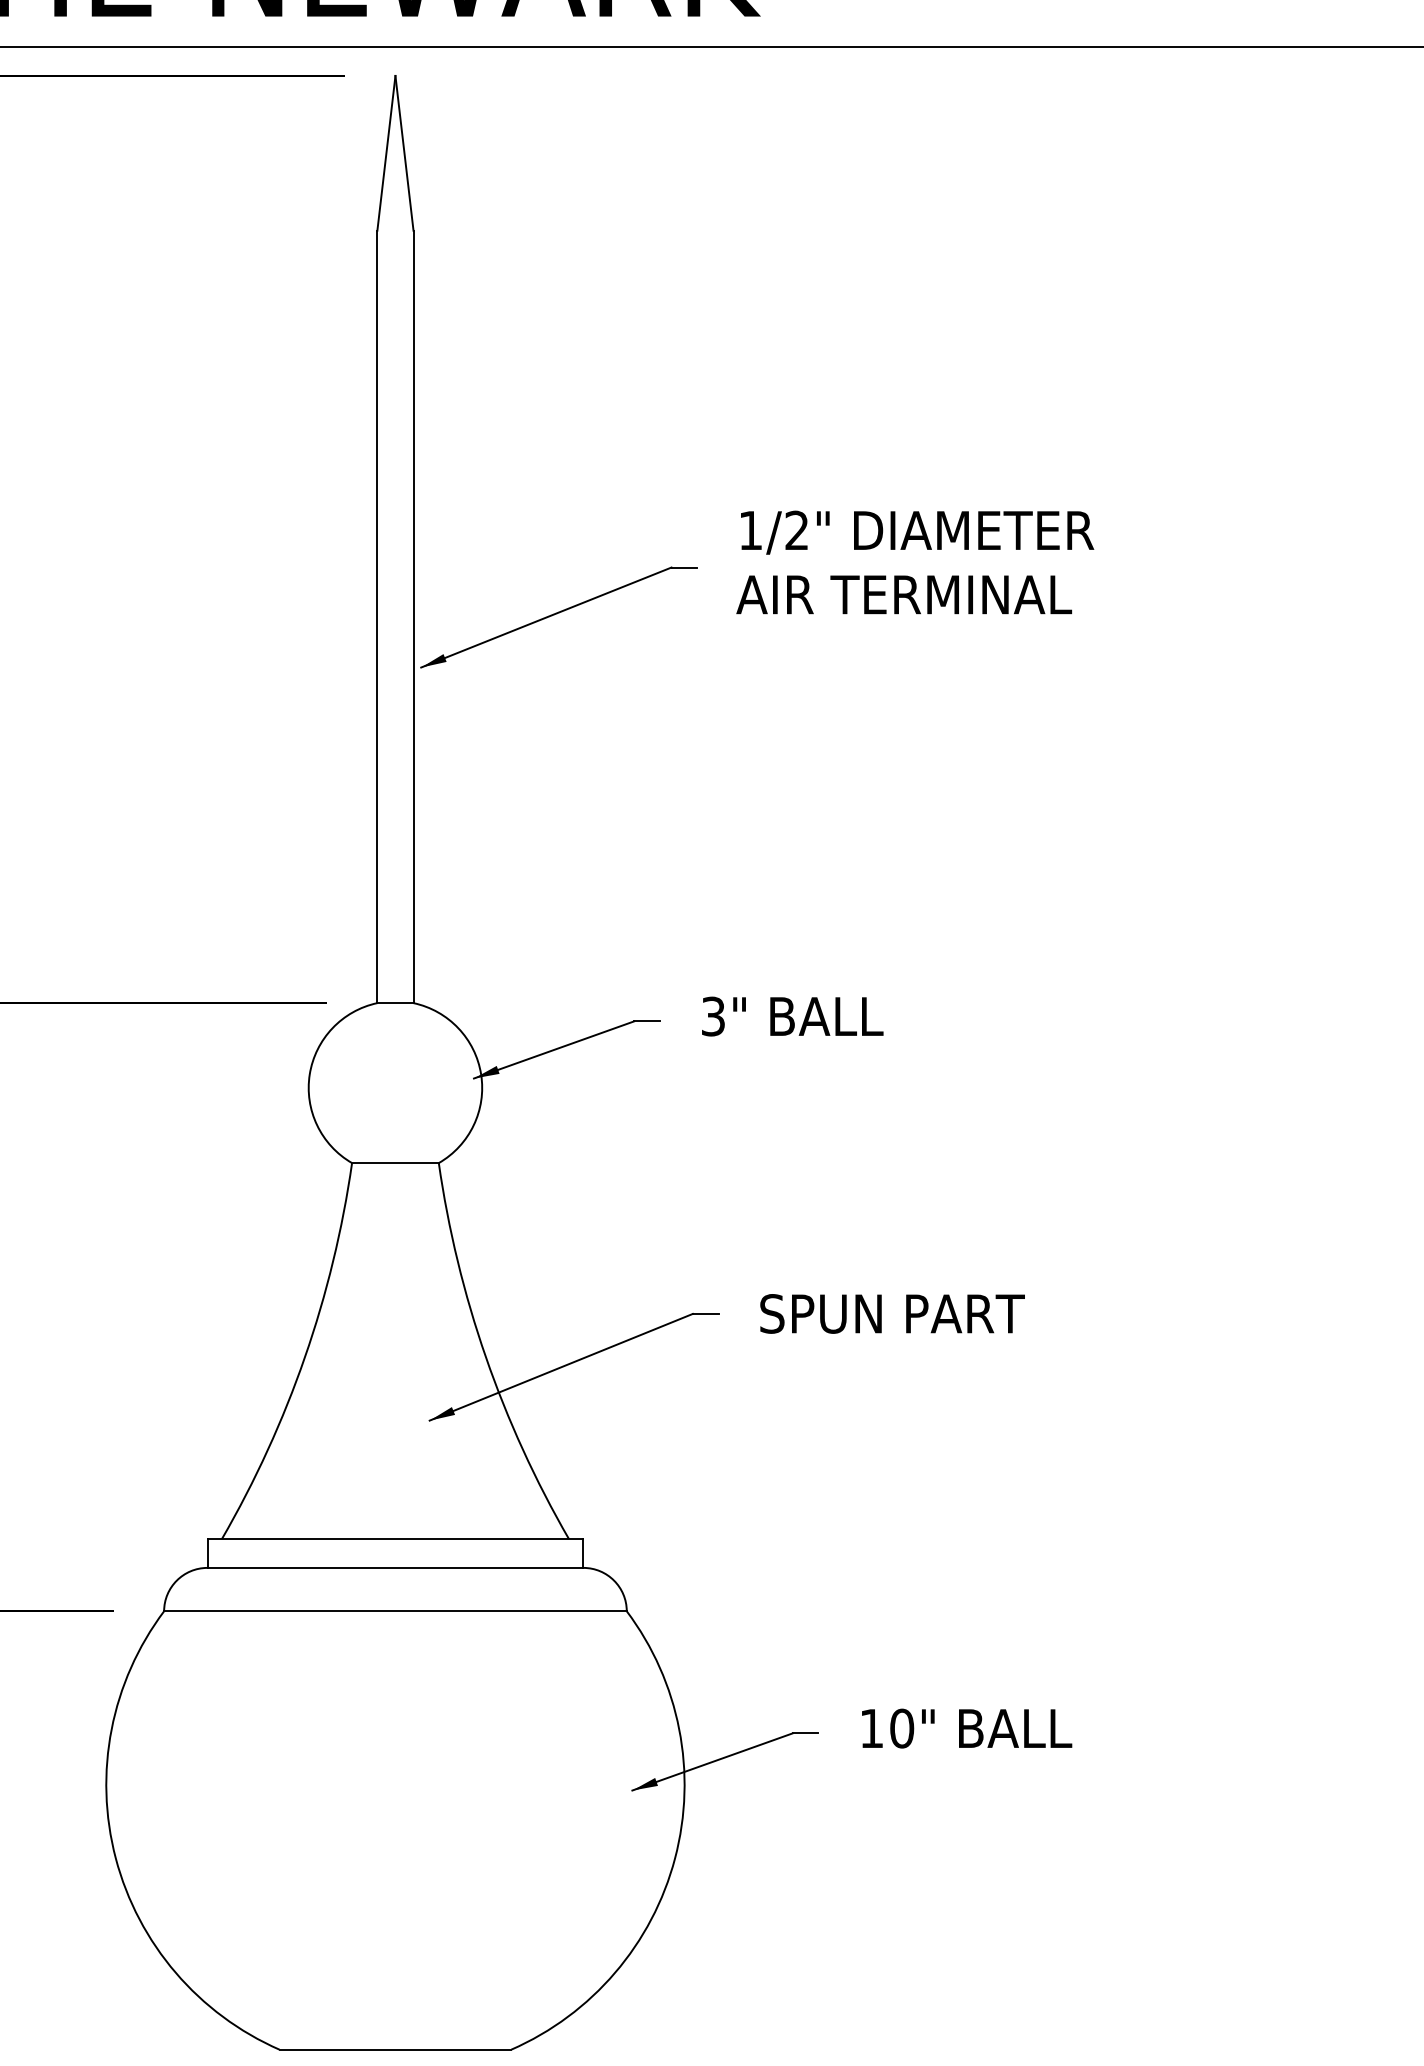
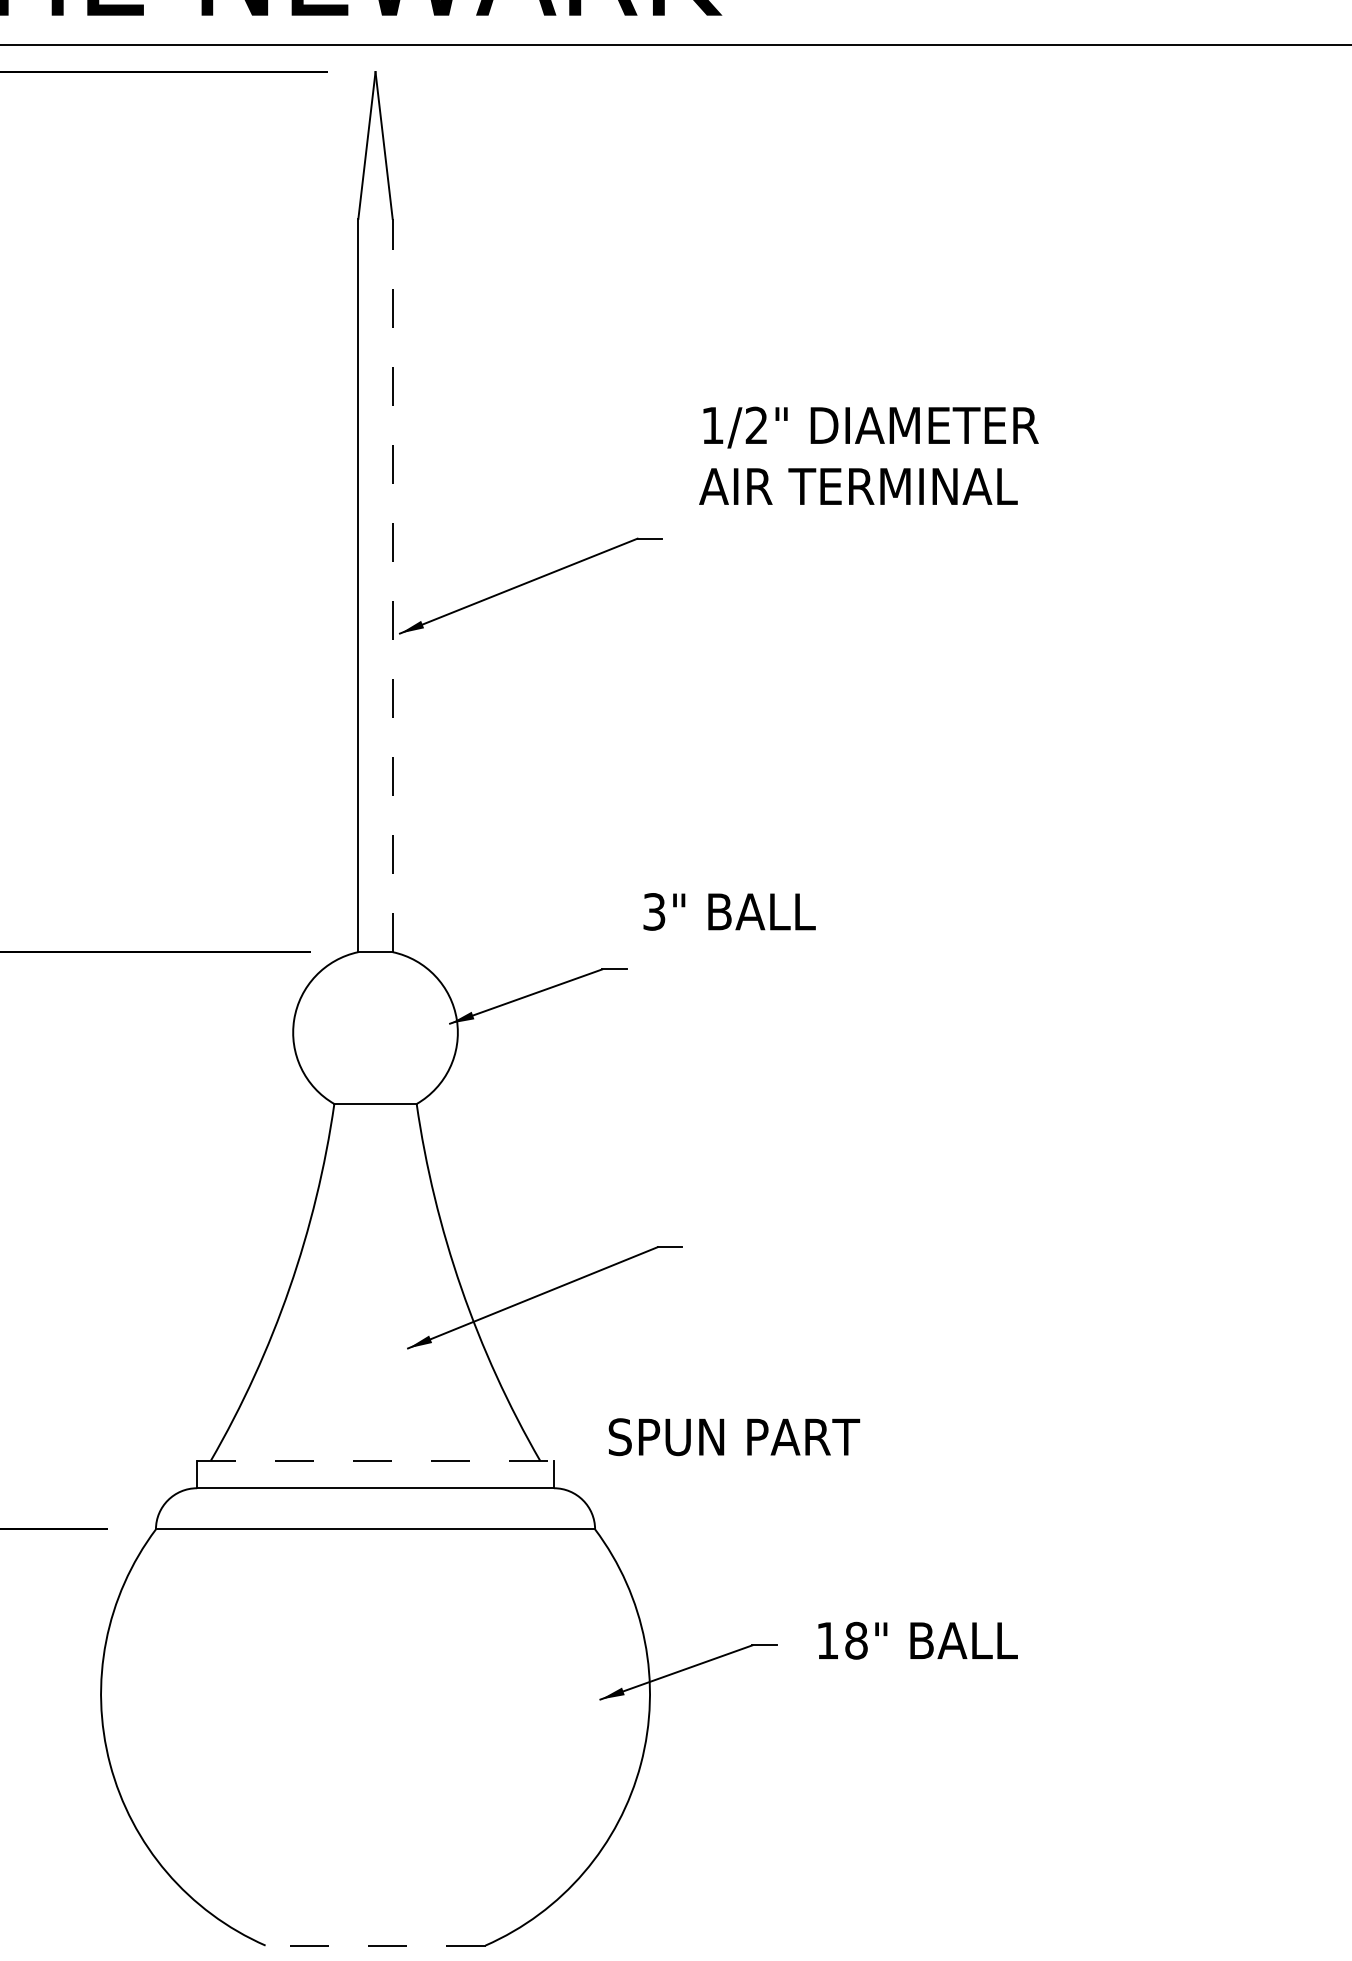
text: (914, 562) -> (868, 455), moved
line: (413, 616) -> (392, 585), solid -> dashed
text: (792, 1016) -> (729, 911), moved
text: (892, 1314) -> (734, 1437), moved
line: (396, 1538) -> (376, 1460), solid -> dashed
text: (902, 1728) -> (856, 1640), 10" -> 18"
line: (395, 2049) -> (375, 1945), solid -> dashed

